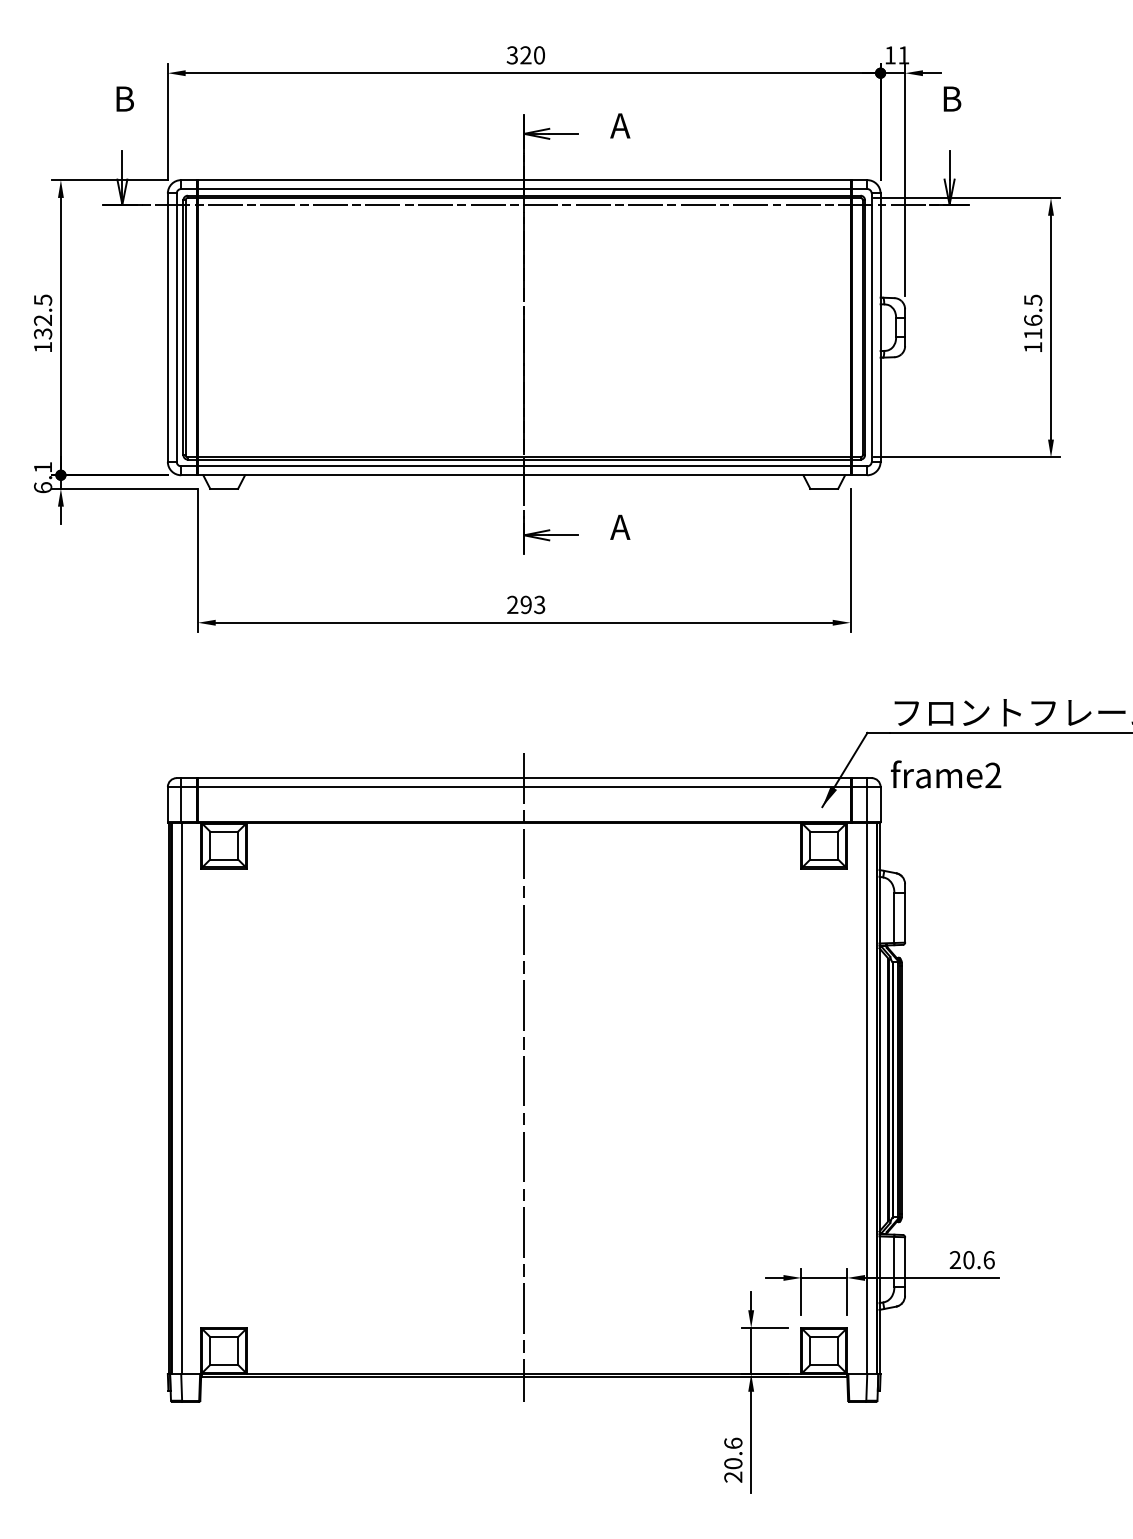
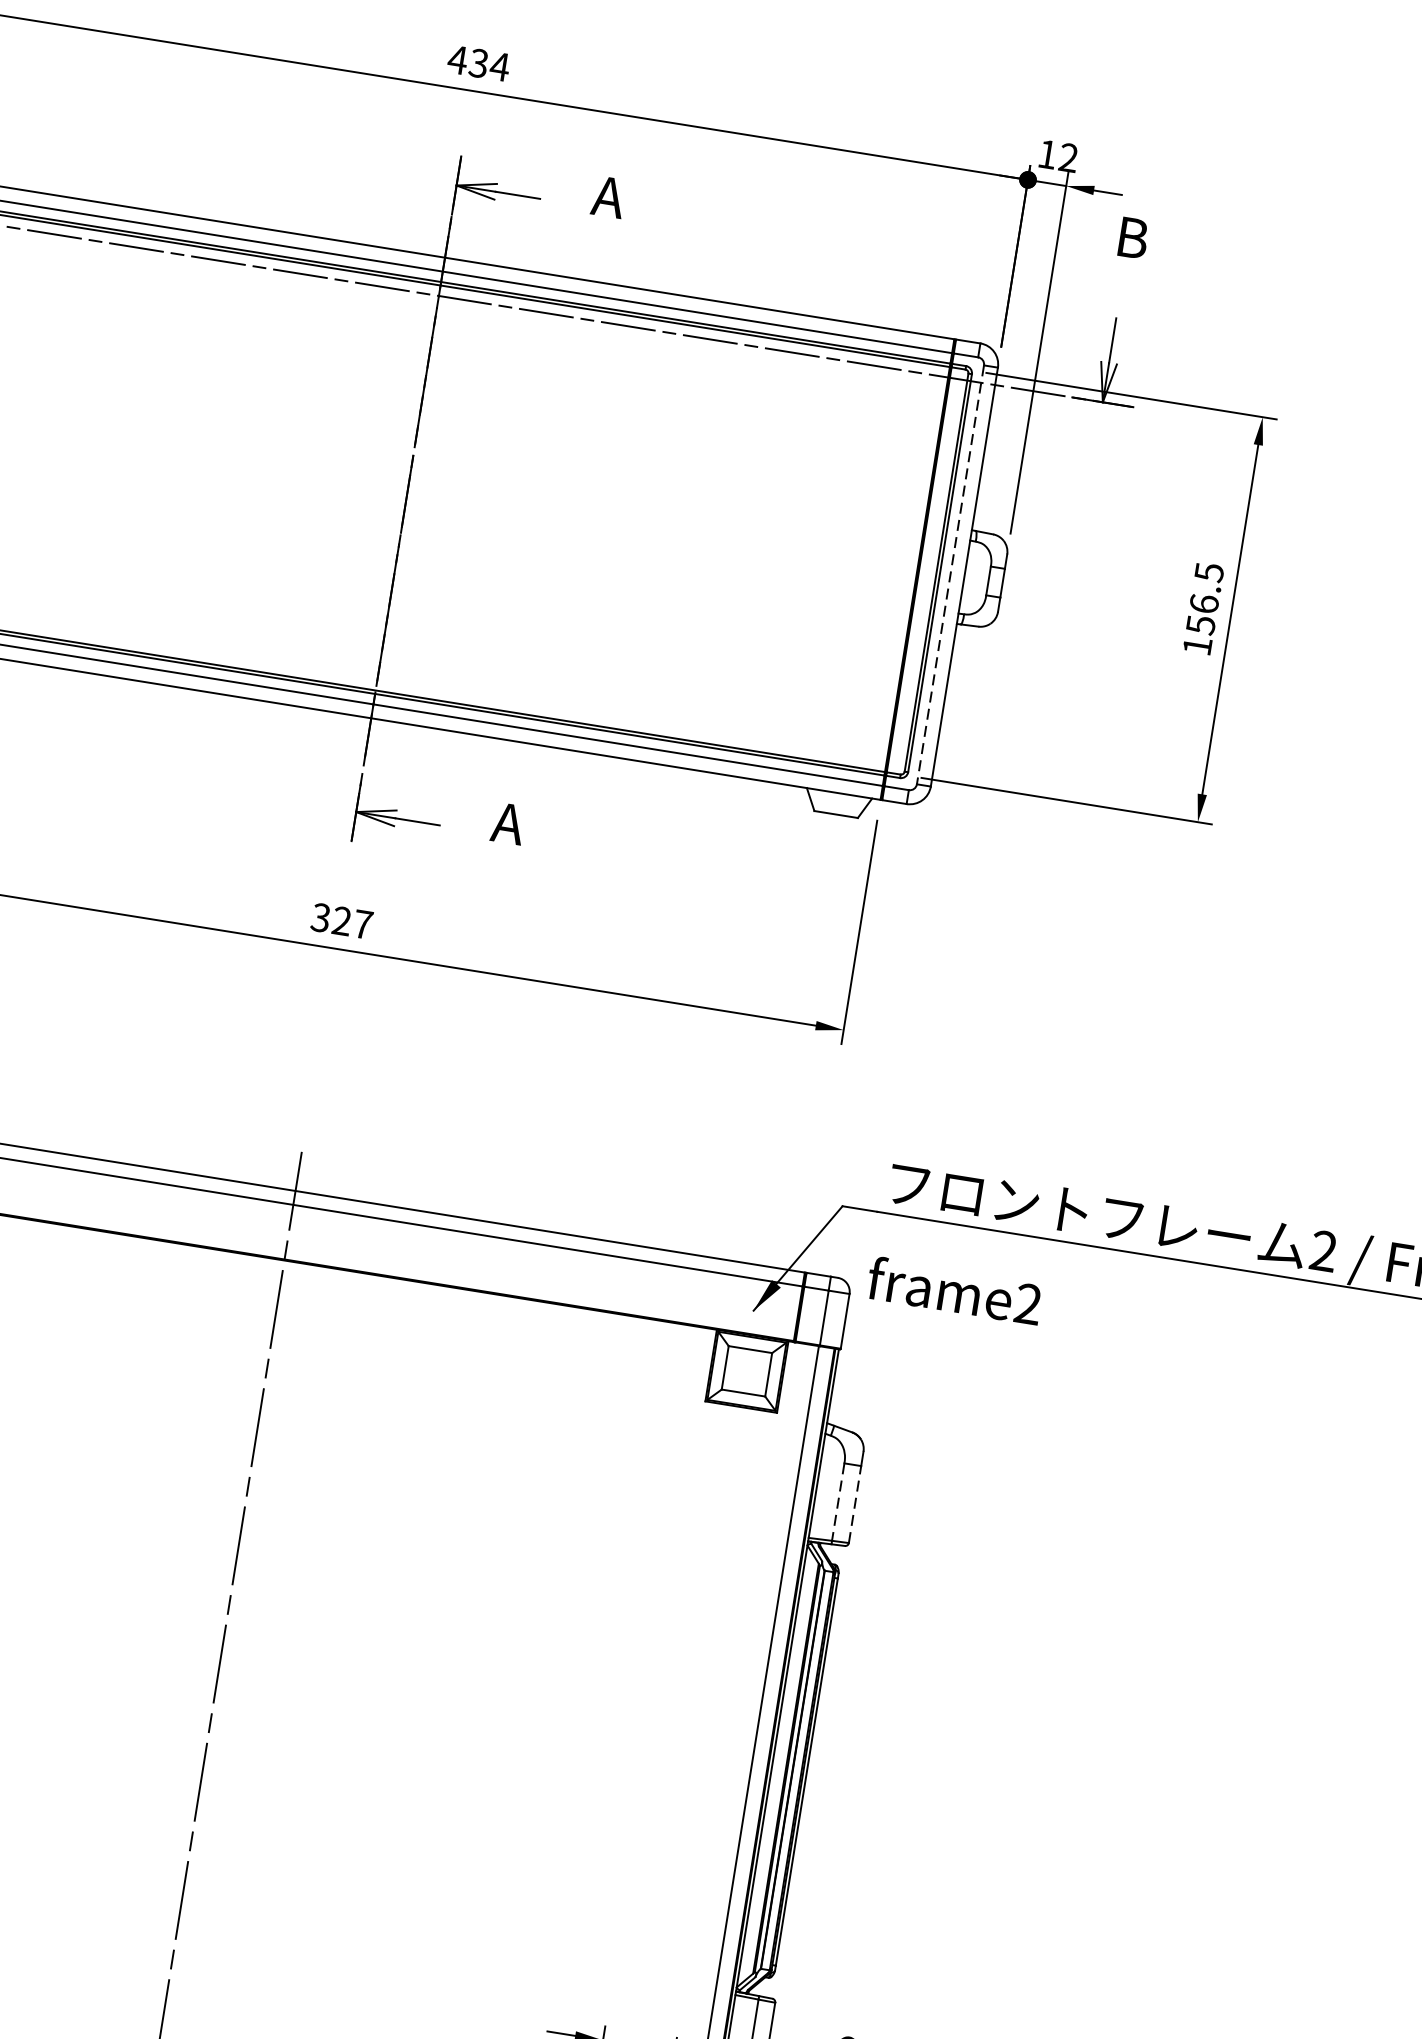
text: (525, 55) -> (478, 63), 320 -> 434
text: (903, 55) -> (1068, 158), 11 -> 12
line: (871, 328) -> (949, 576), solid -> dashed
text: (1033, 333) -> (1201, 624), 116.5 -> 156.5
text: (526, 604) -> (342, 920), 293 -> 327
line: (894, 918) -> (838, 1502), solid -> dashed
line: (905, 918) -> (855, 1505), solid -> dashed

